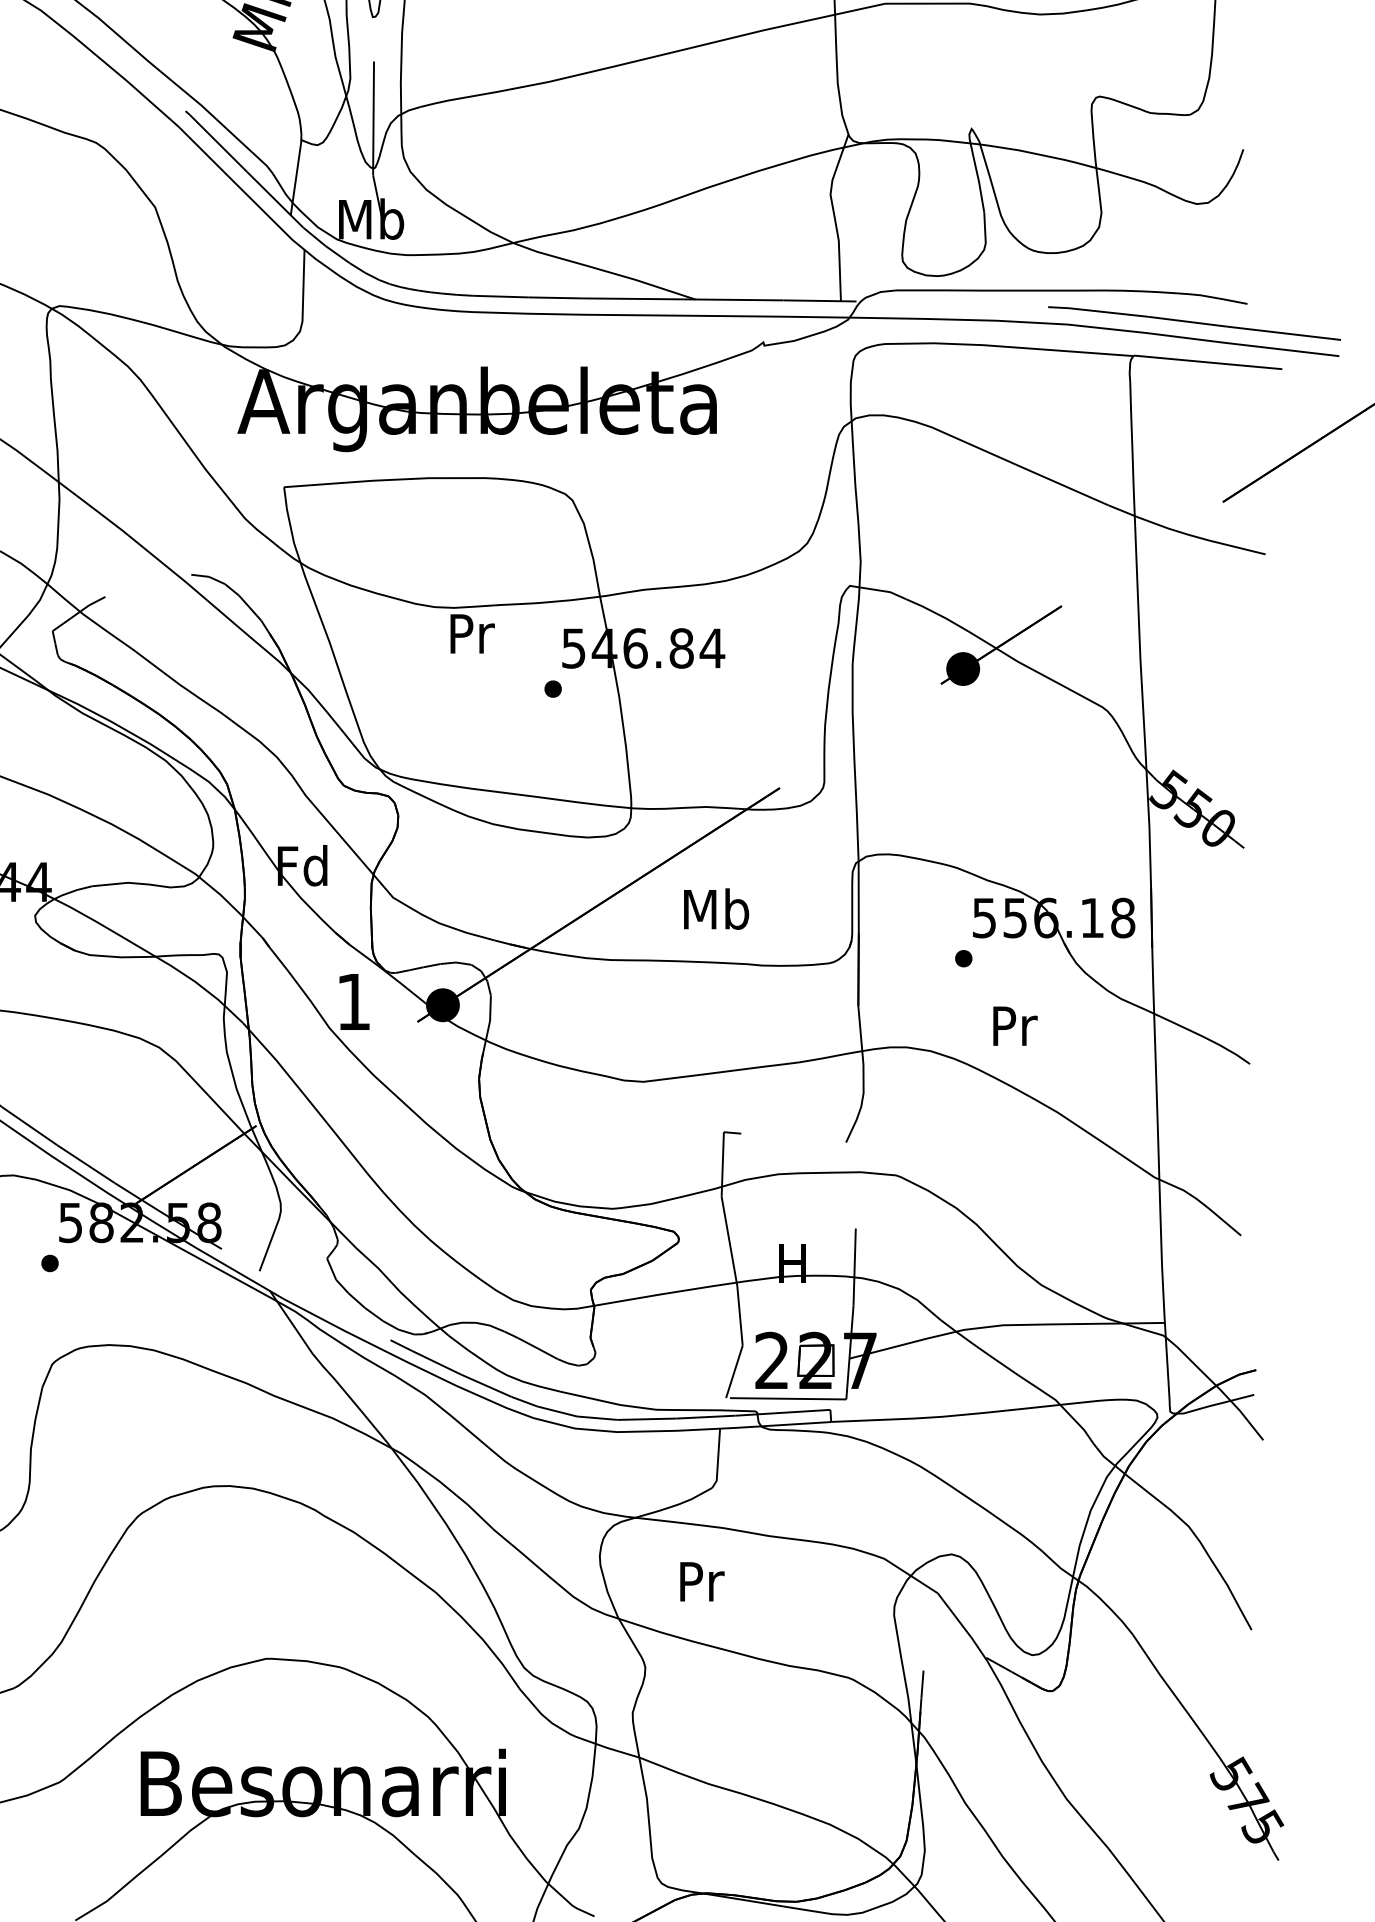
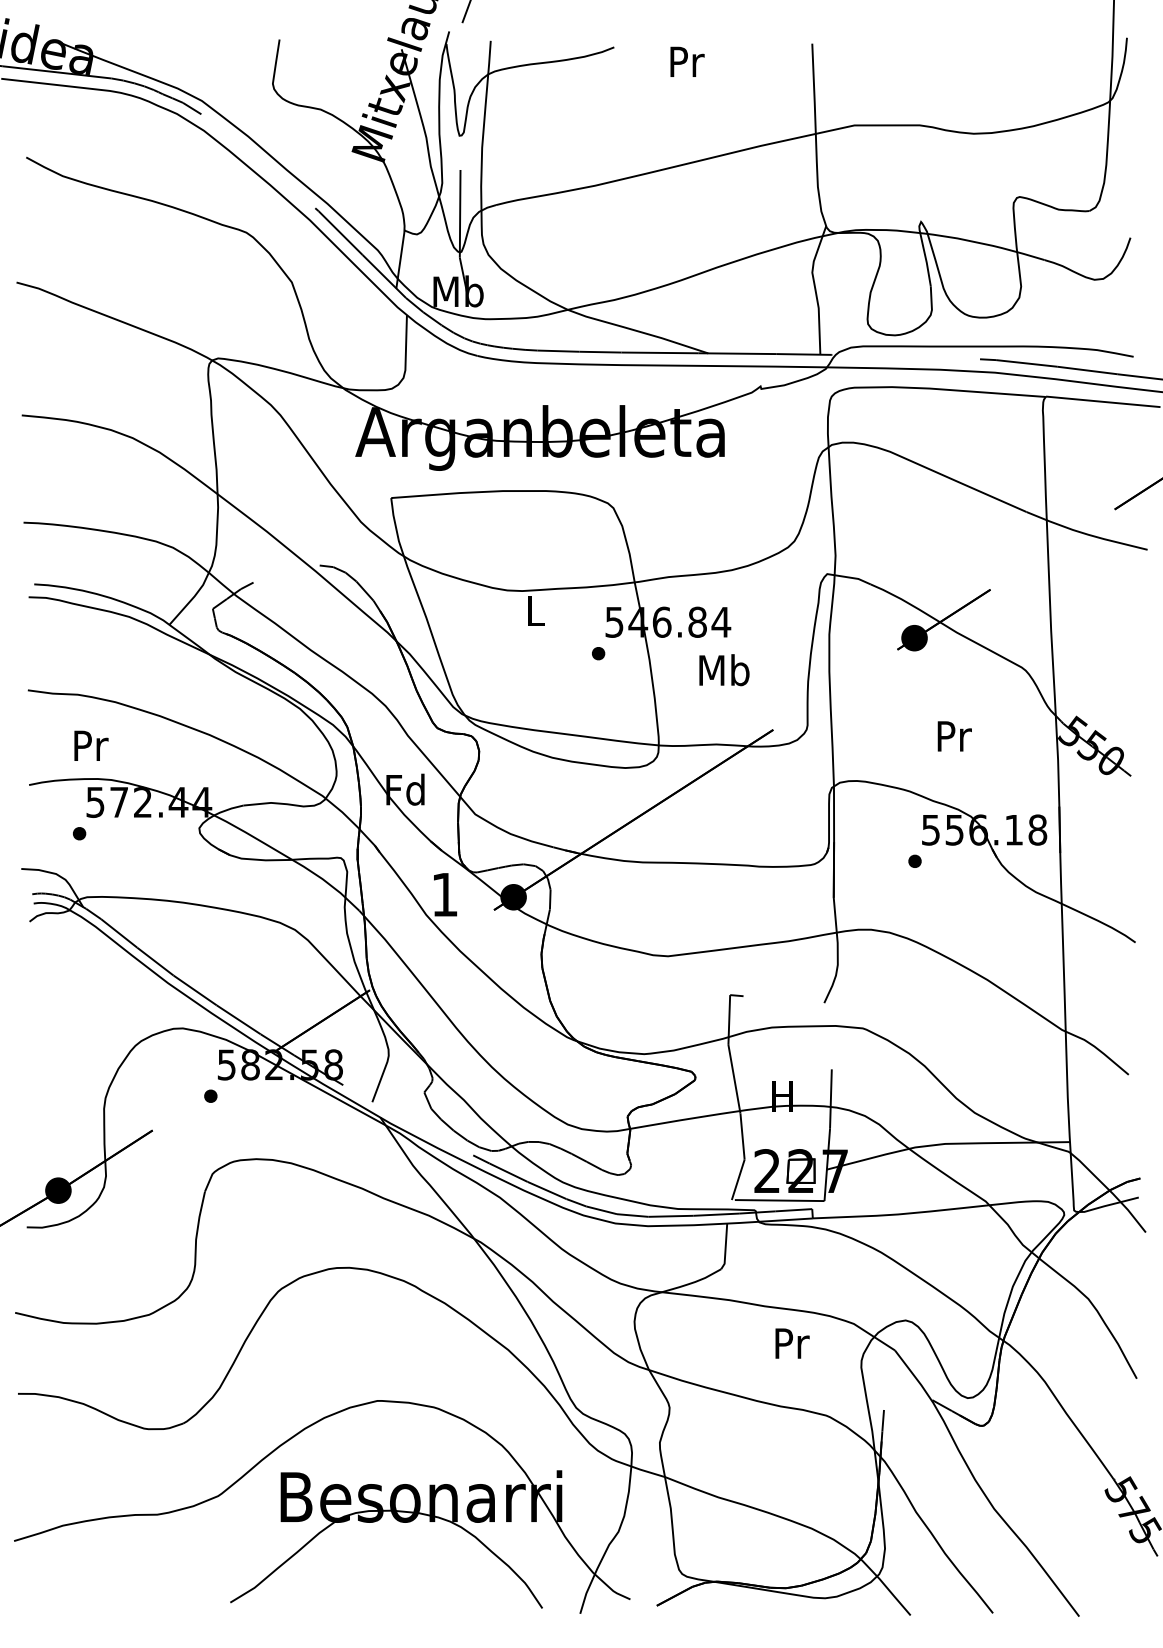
text: (472, 634) -> (536, 611), Pr -> L
text: (716, 909) -> (724, 670), moved
text: (1015, 1026) -> (954, 736), moved
text: (702, 1581) -> (792, 1343), moved

